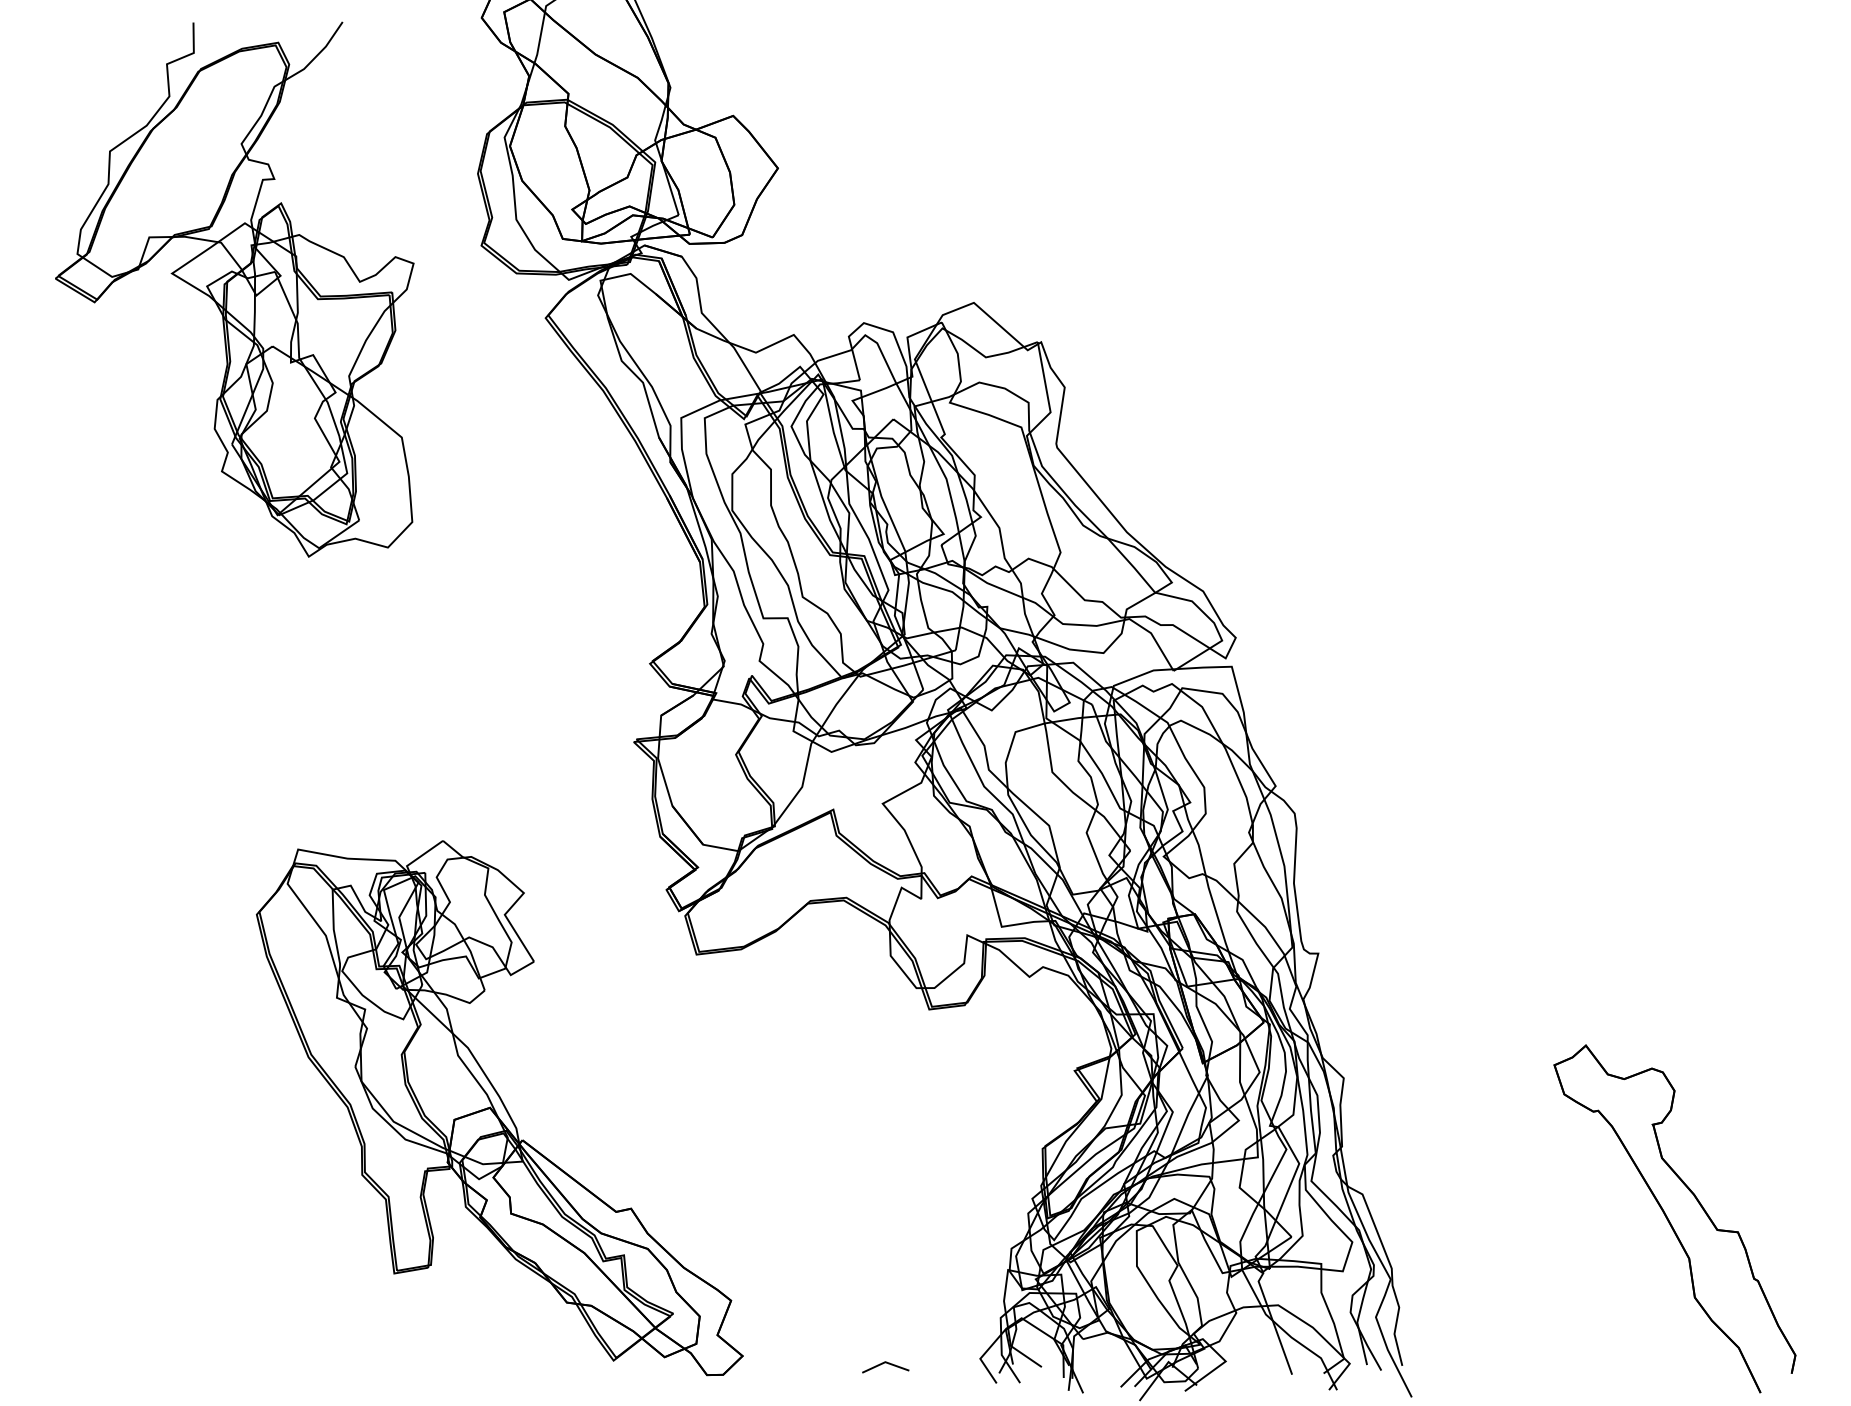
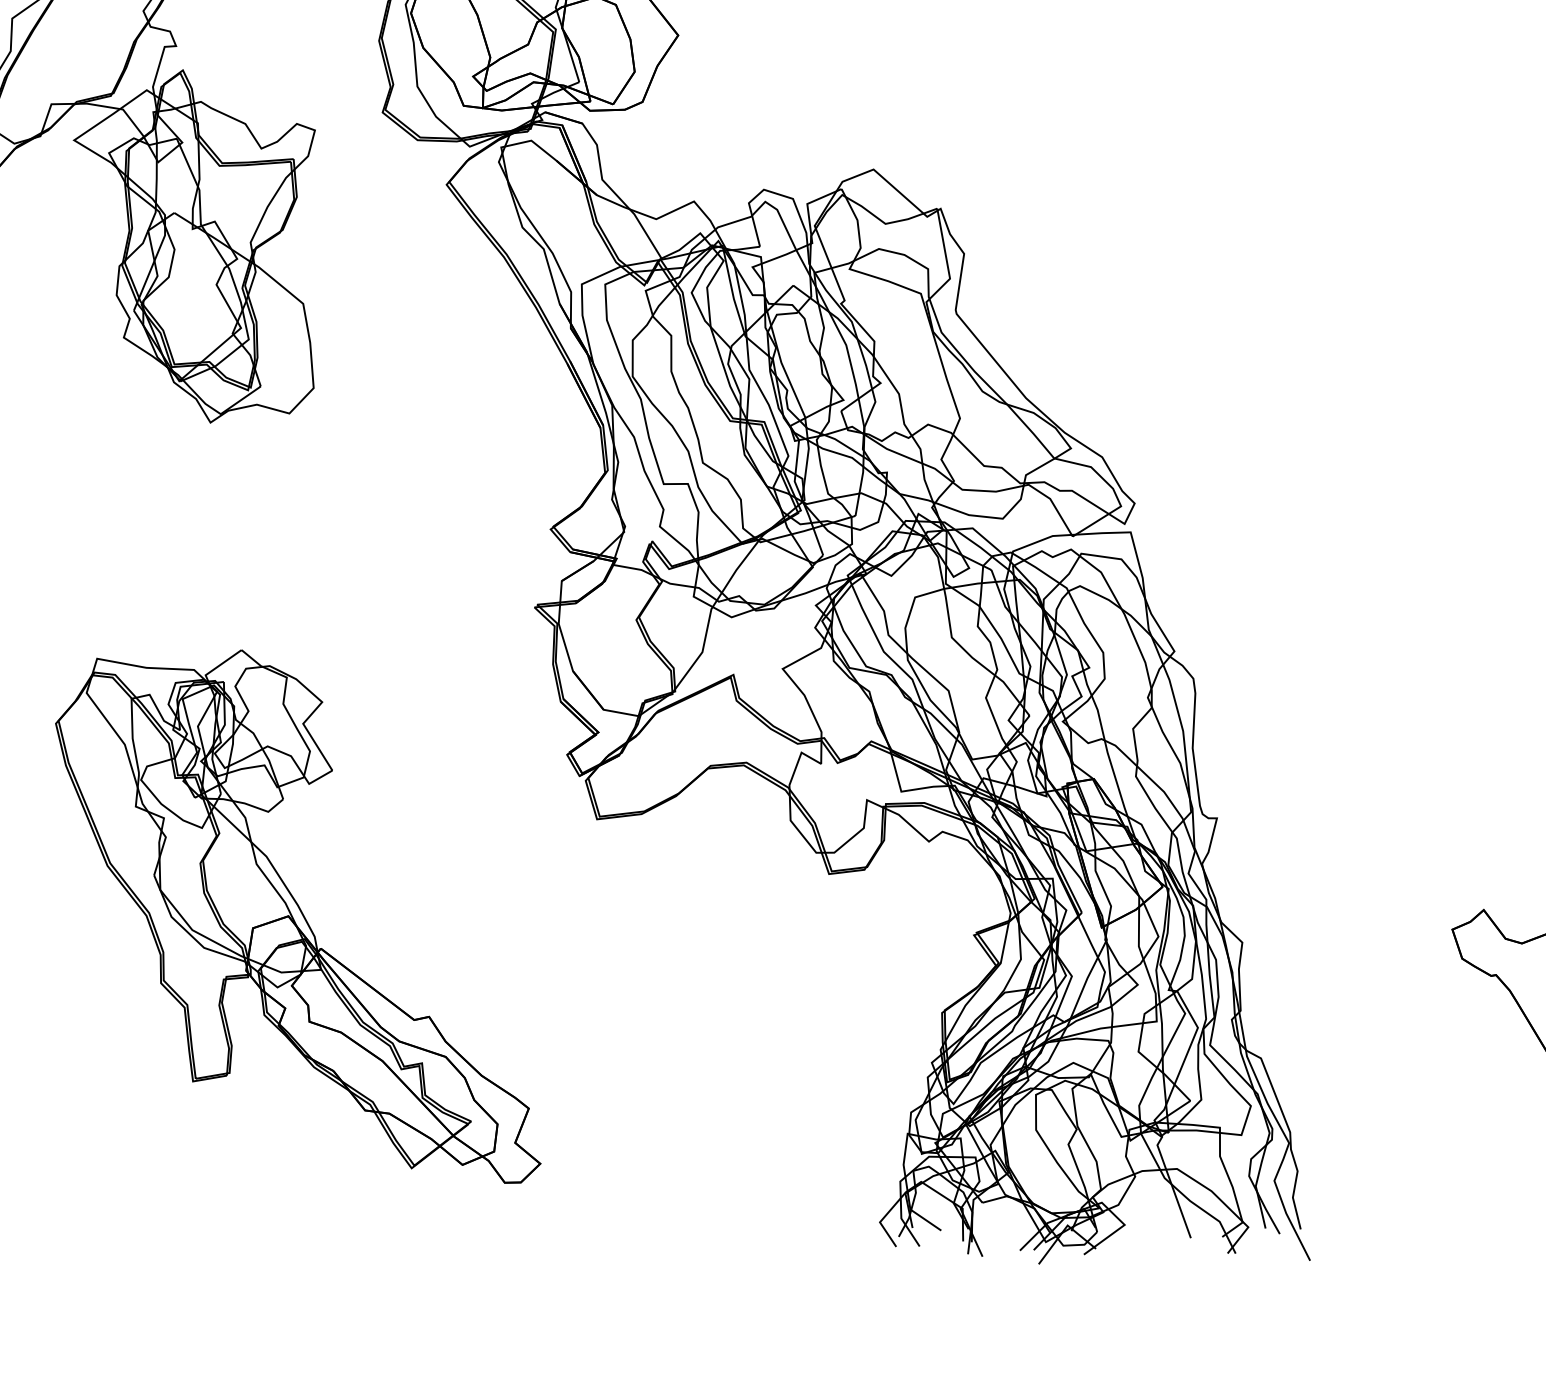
part: (499, 1108) -> (297, 916), moved
line: (885, 1363) -> (785, 1227), removed

